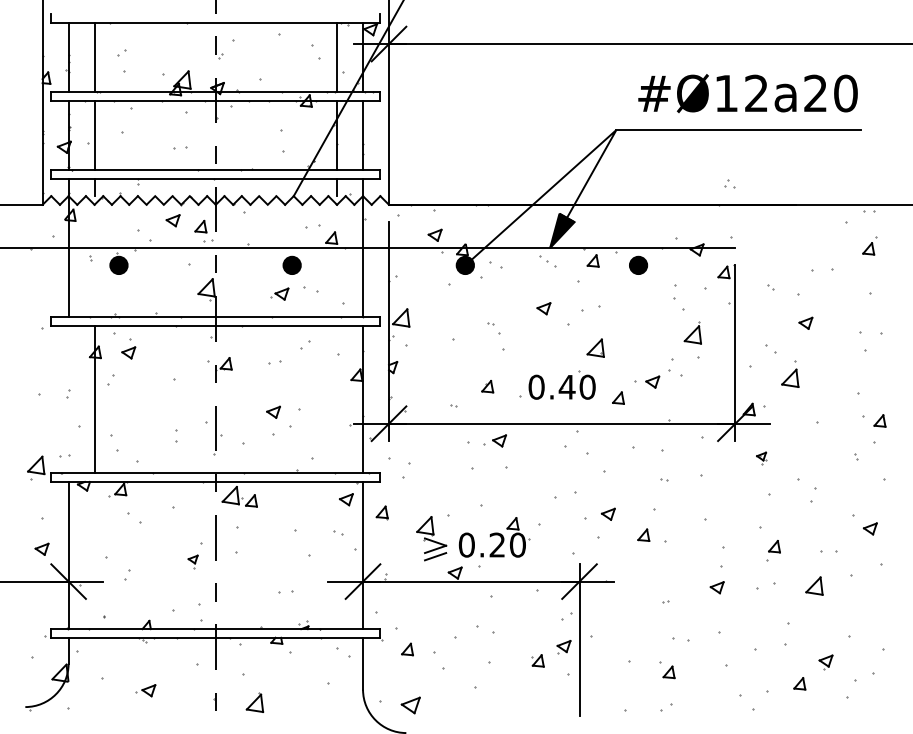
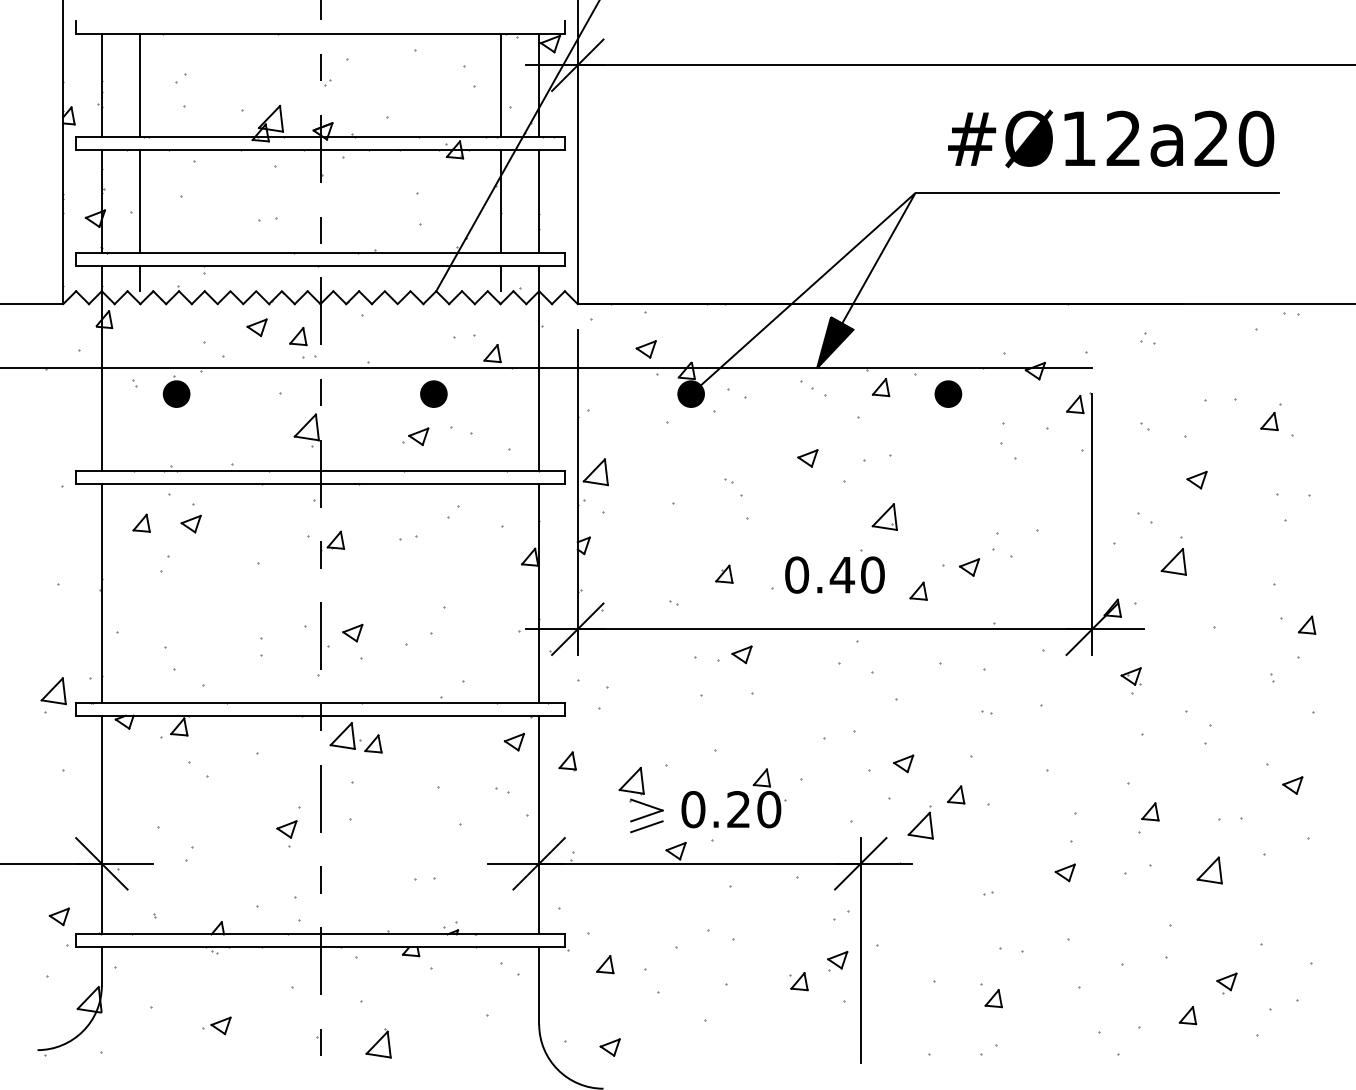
part: (729, 183) -> (1147, 337), moved
part: (869, 245) -> (1270, 416), moved
part: (692, 332) -> (920, 822), moved
line: (94, 399) -> (101, 593), moved
part: (273, 411) -> (352, 631), moved
part: (761, 458) -> (1131, 680), size x1.43
part: (41, 548) -> (58, 915), moved
part: (192, 561) -> (285, 833), size x1.43
part: (410, 704) -> (609, 1046), size x0.71

